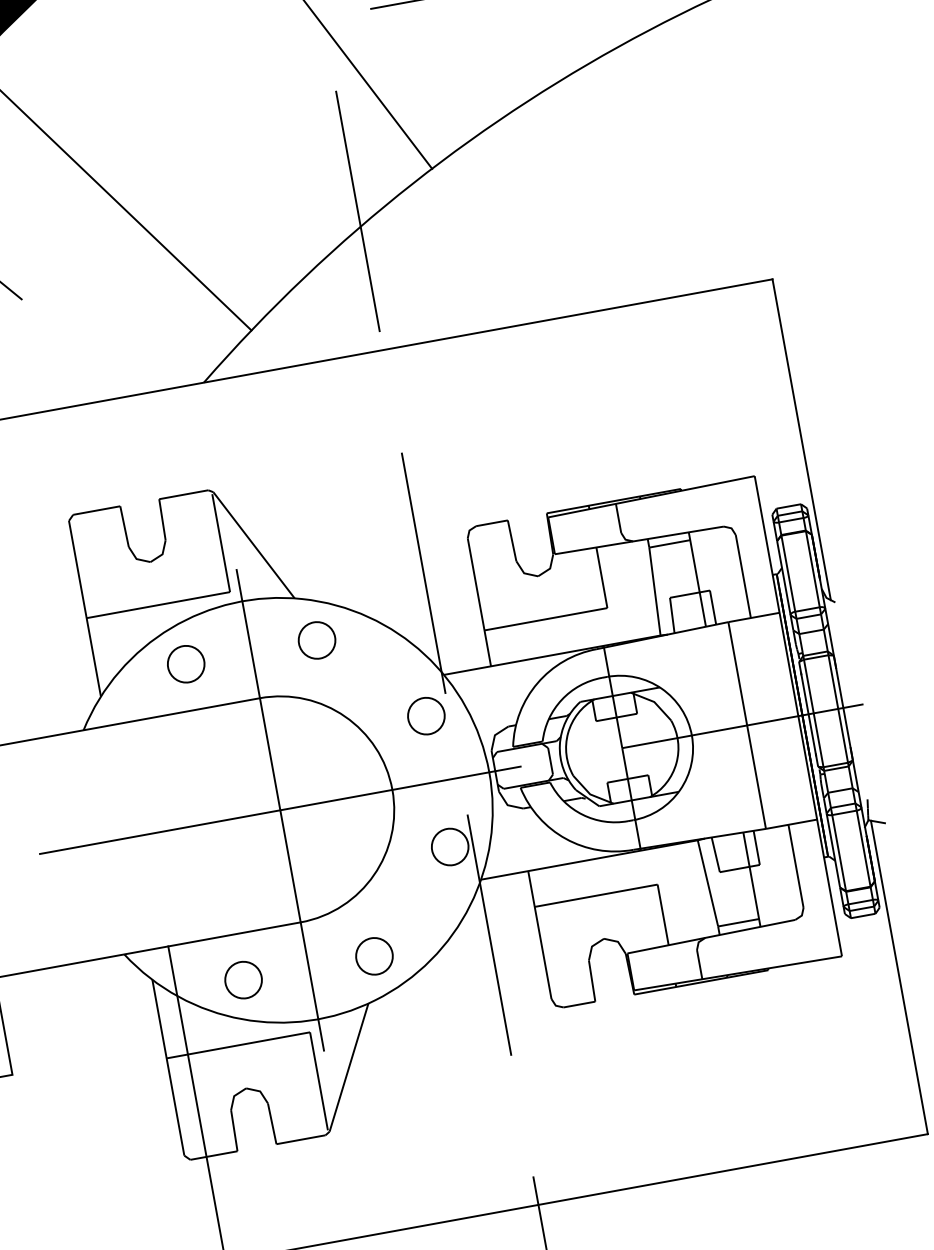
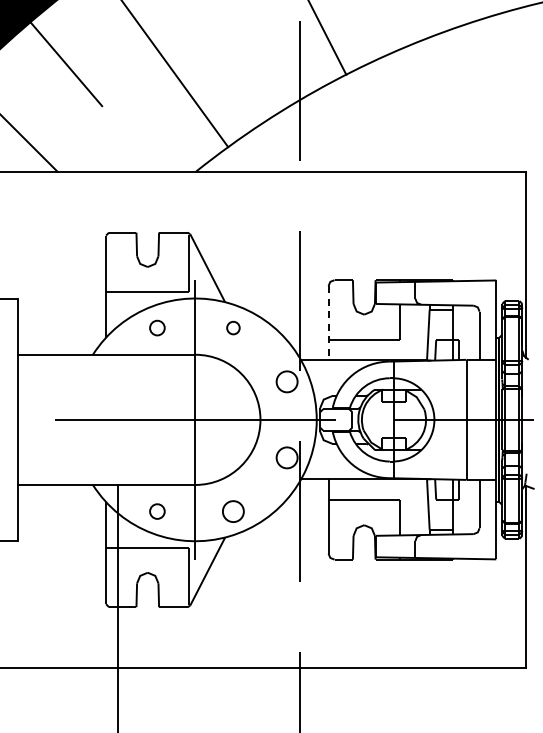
line: (479, 602) -> (328, 323), solid -> dashed
part: (317, 639) -> (233, 327), size x0.6
part: (186, 663) -> (157, 327), size x0.7
part: (243, 979) -> (157, 511), size x0.7

